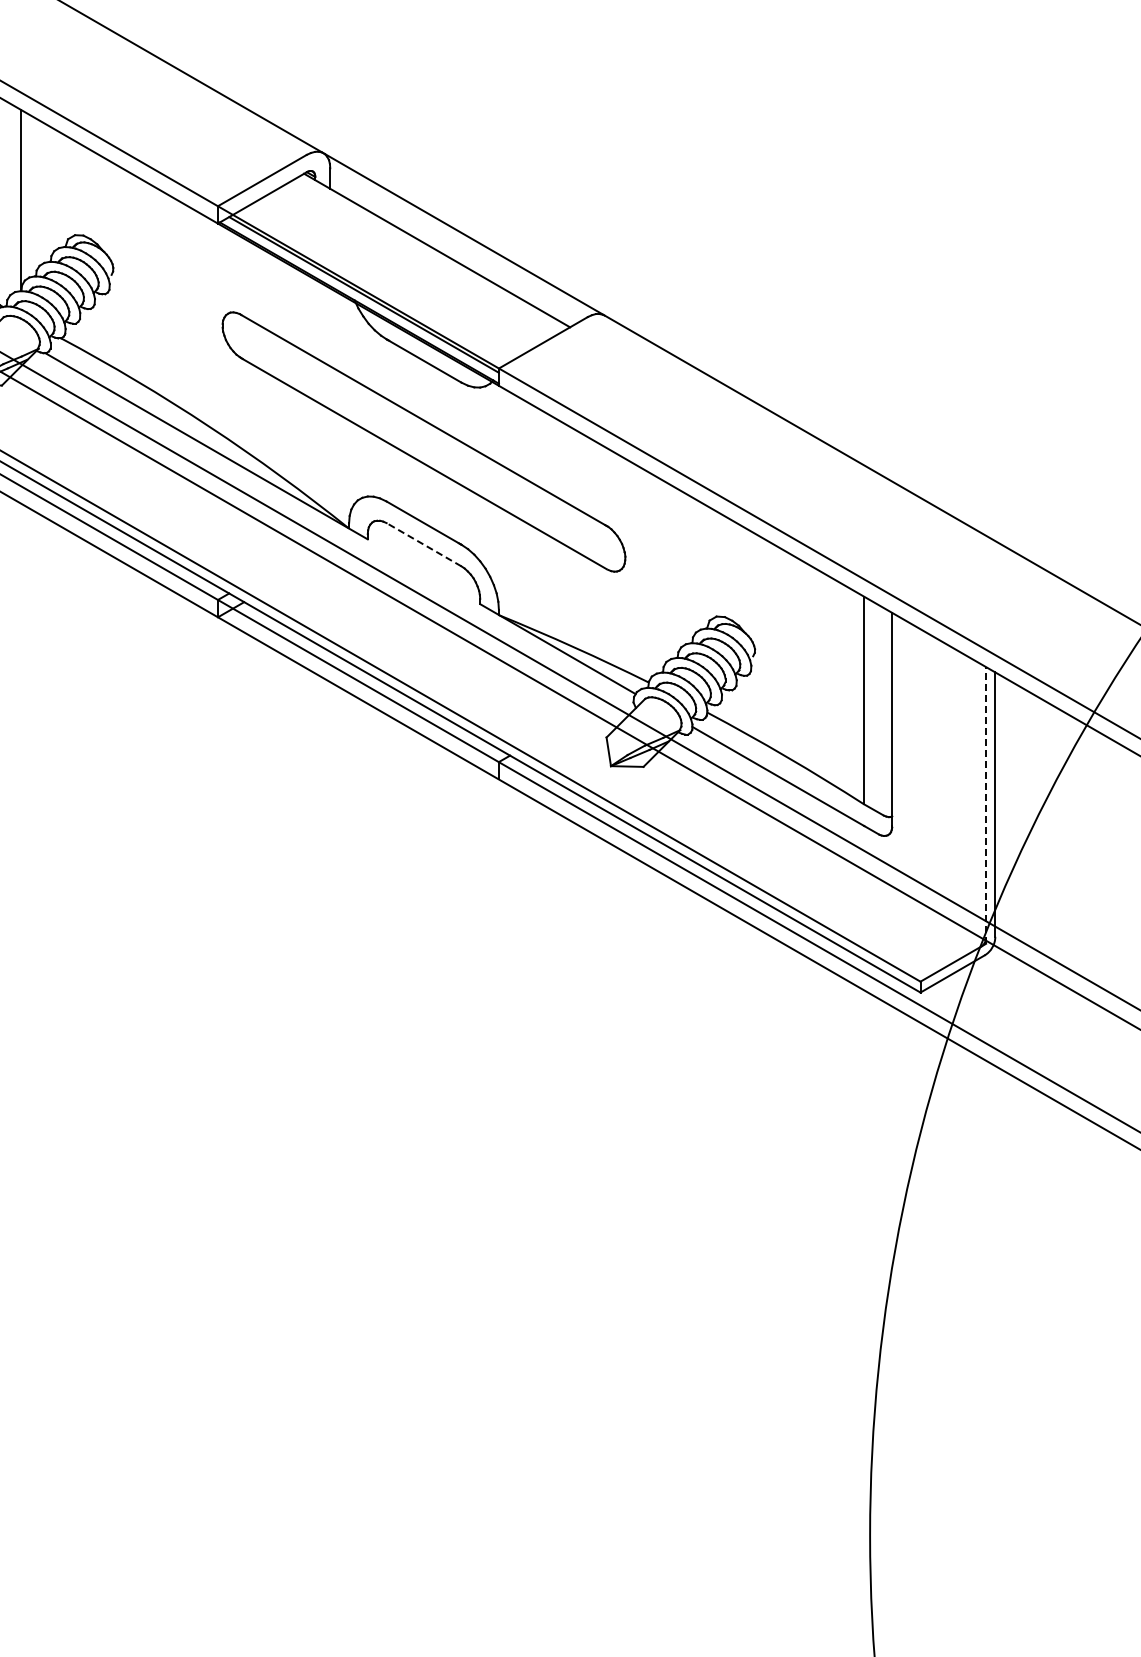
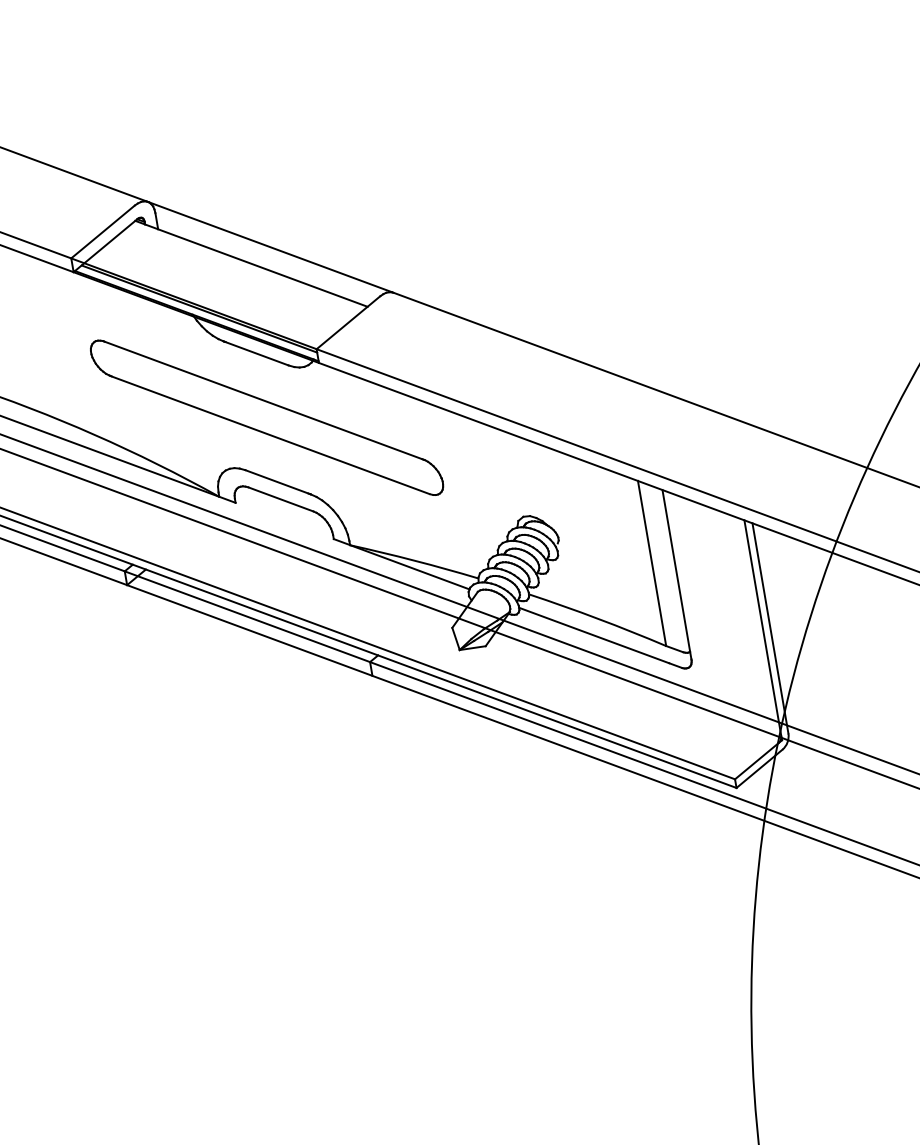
line: (423, 544) -> (280, 499), dashed -> solid
line: (986, 804) -> (763, 629), dashed -> solid

